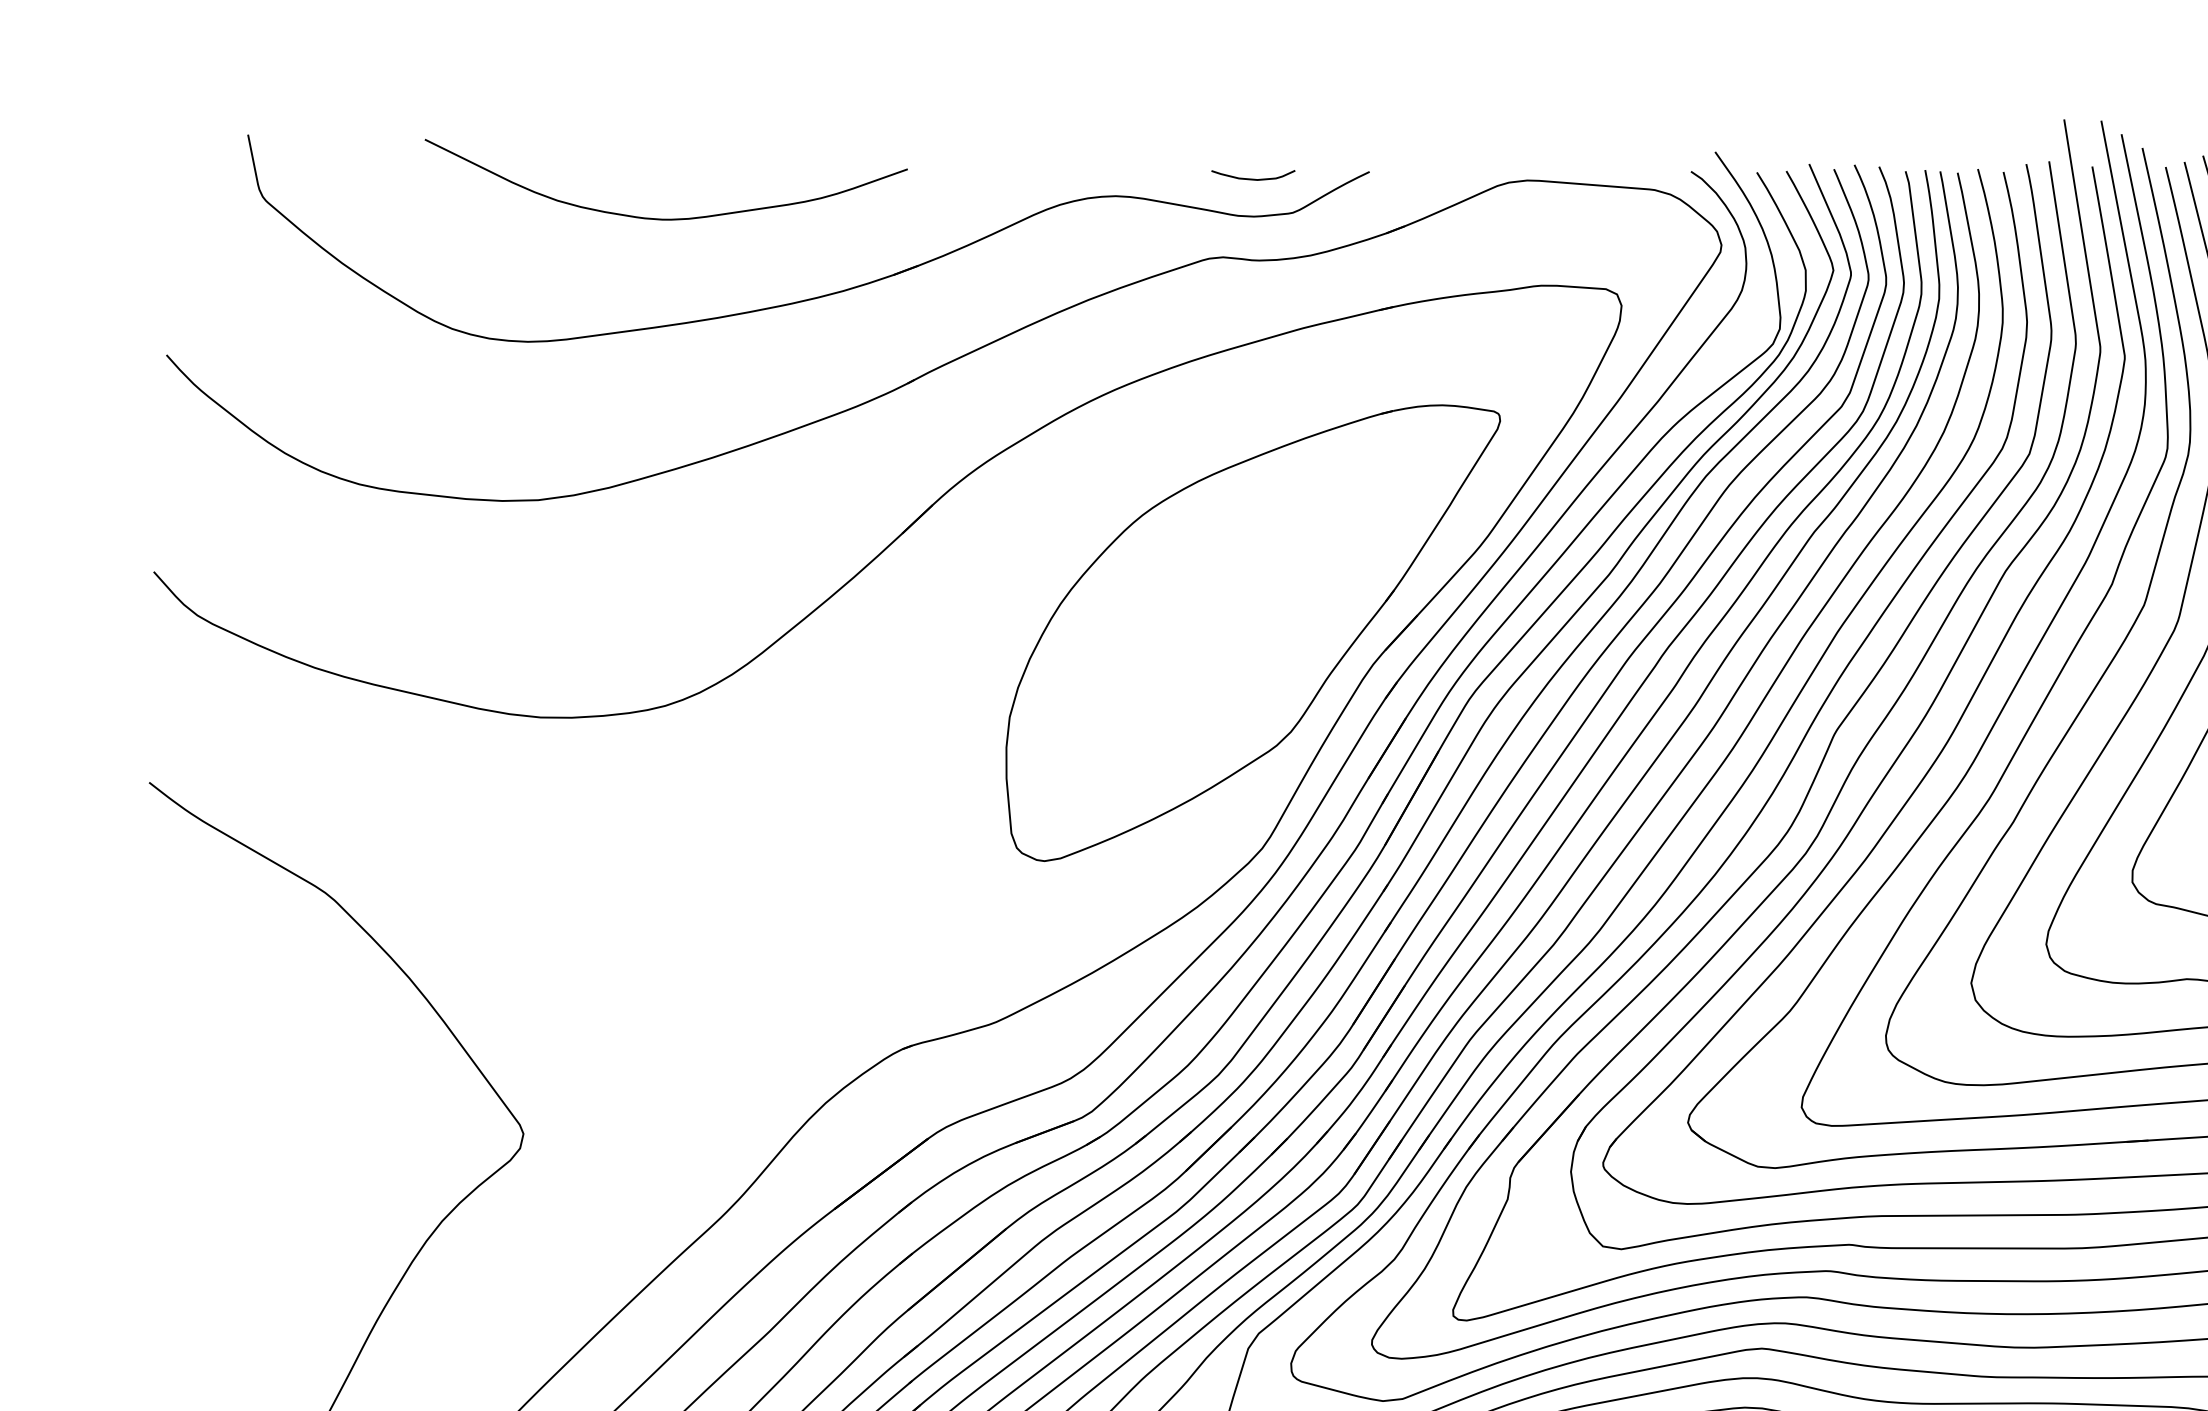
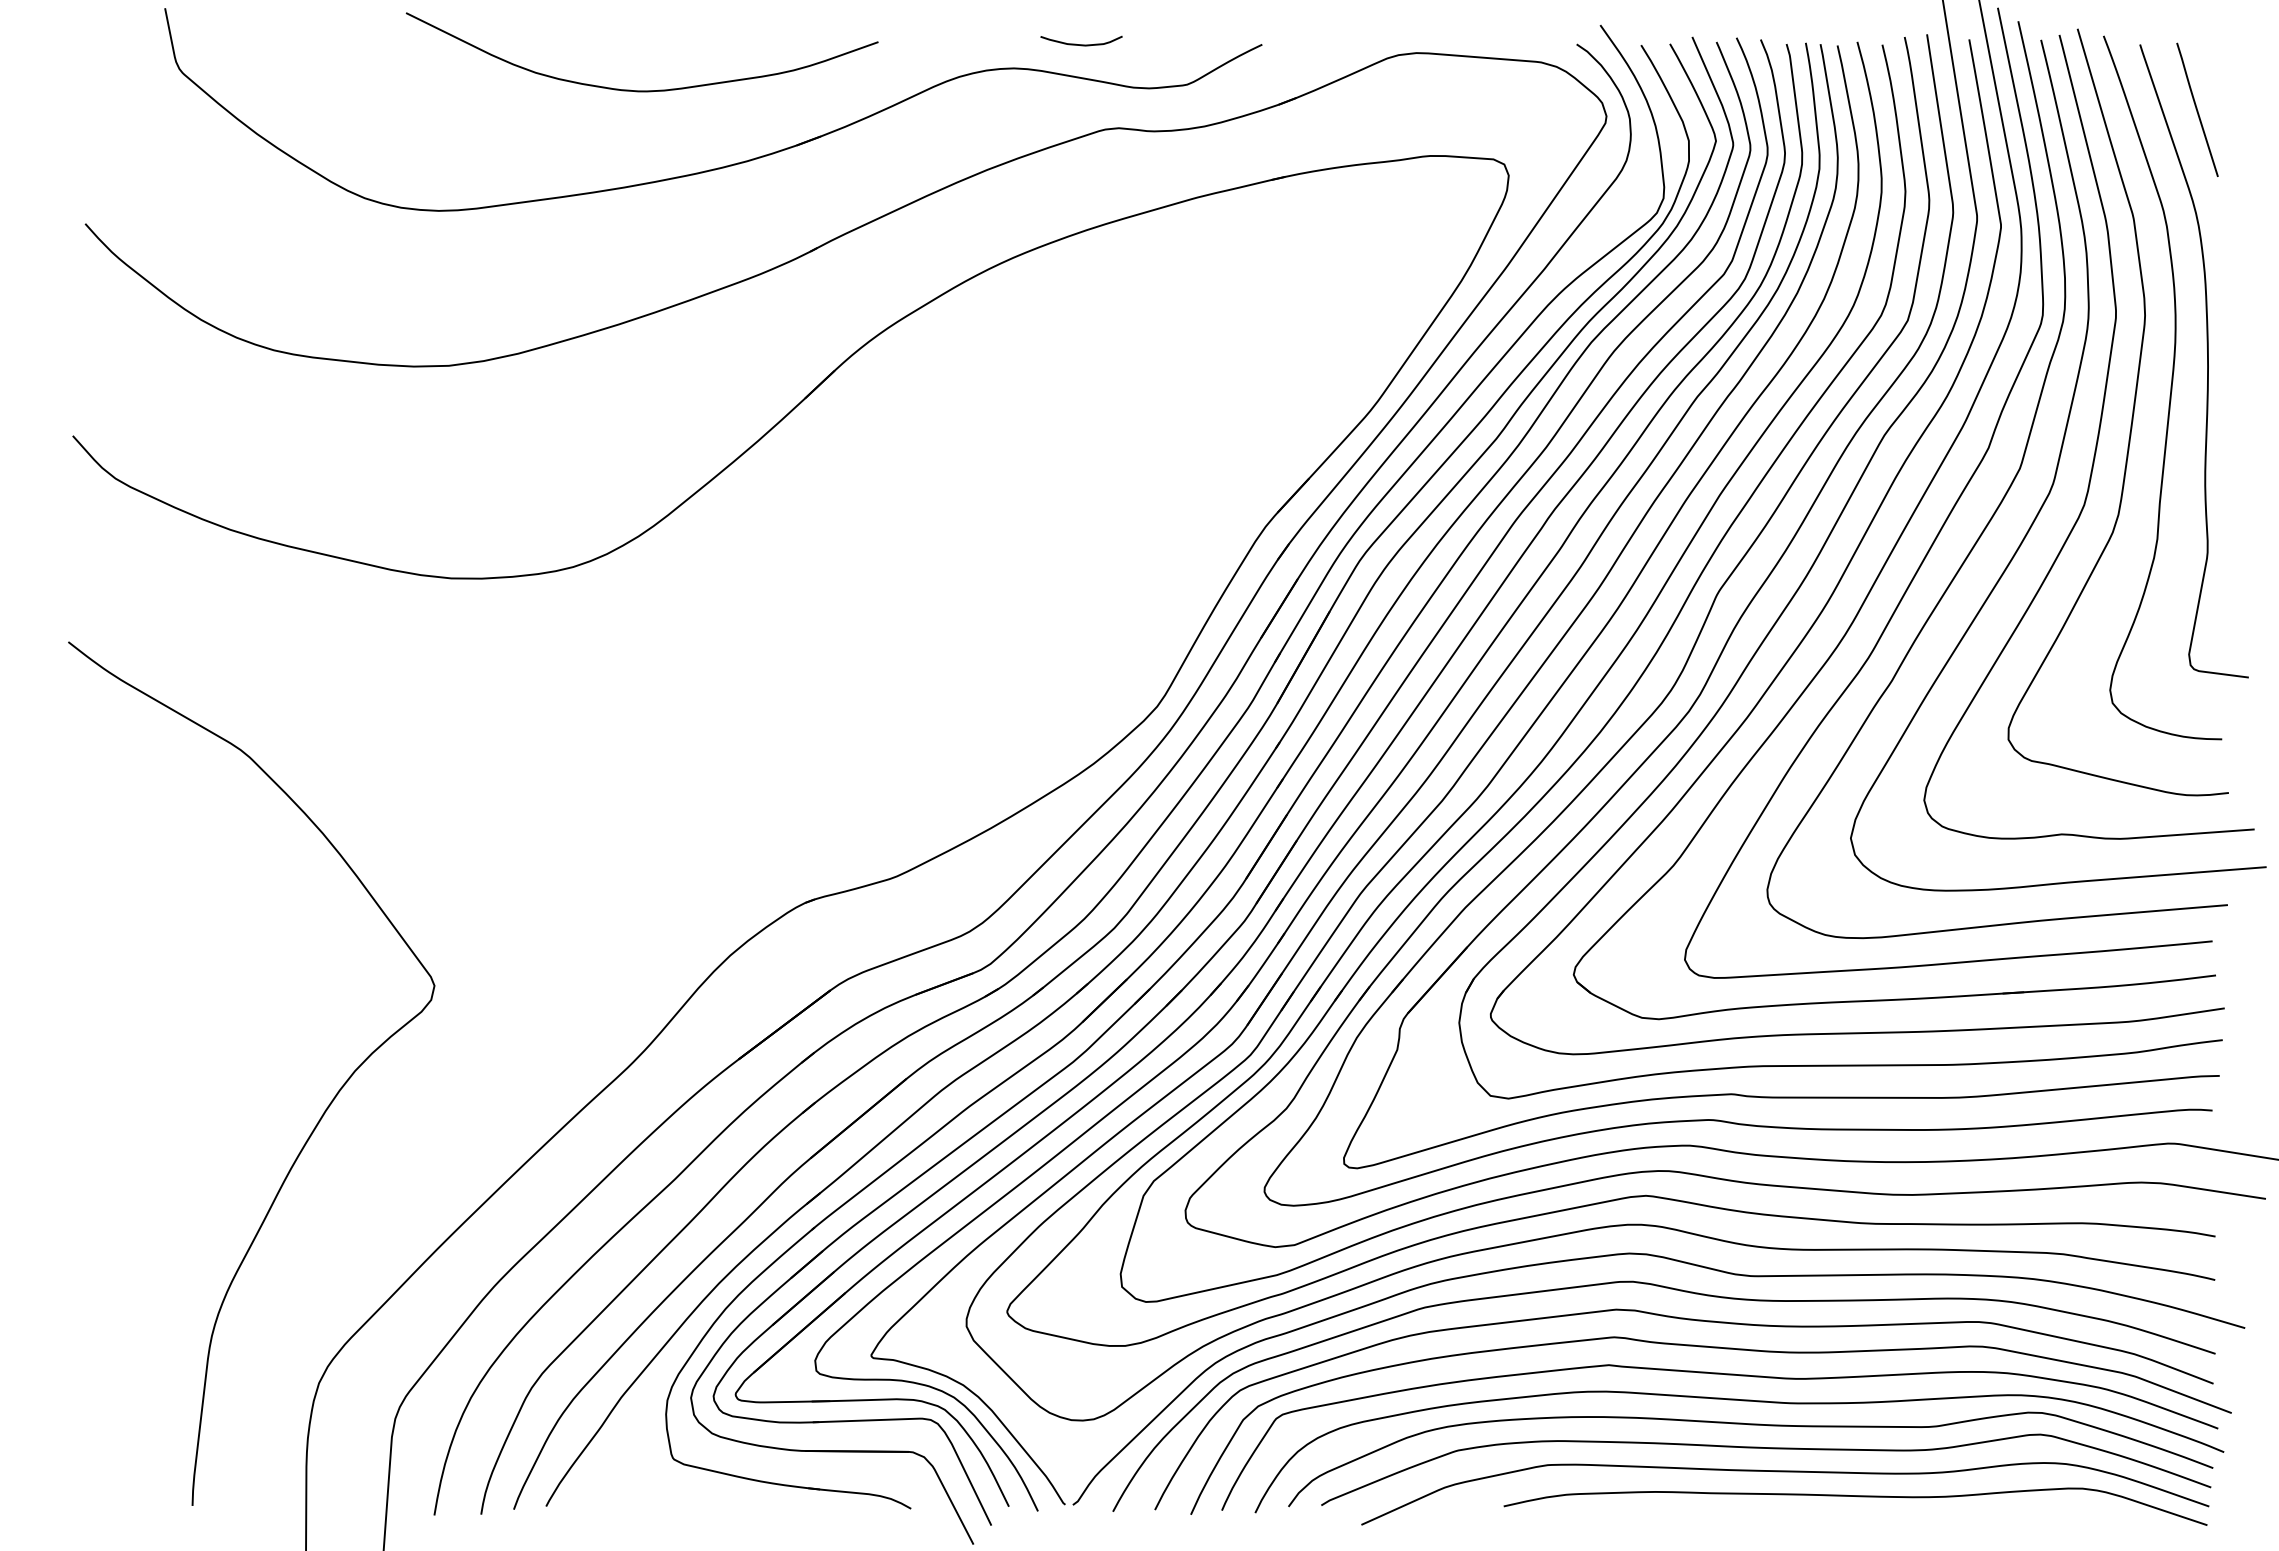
curve: (1253, 178) -> (1081, 44), moved
curve: (665, 218) -> (641, 90), moved
part: (1253, 632) -> (1148, 495), removed

